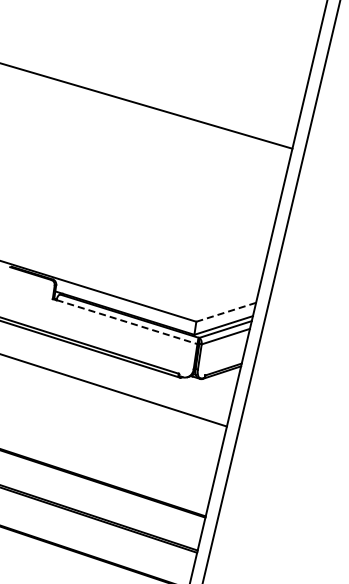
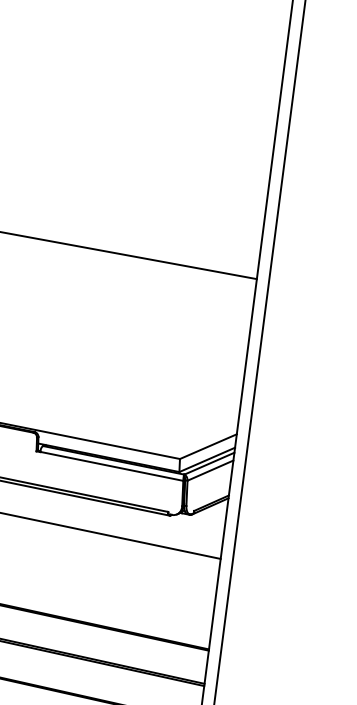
line: (226, 312) -> (208, 446), dashed -> solid
line: (126, 322) -> (111, 466), dashed -> solid

